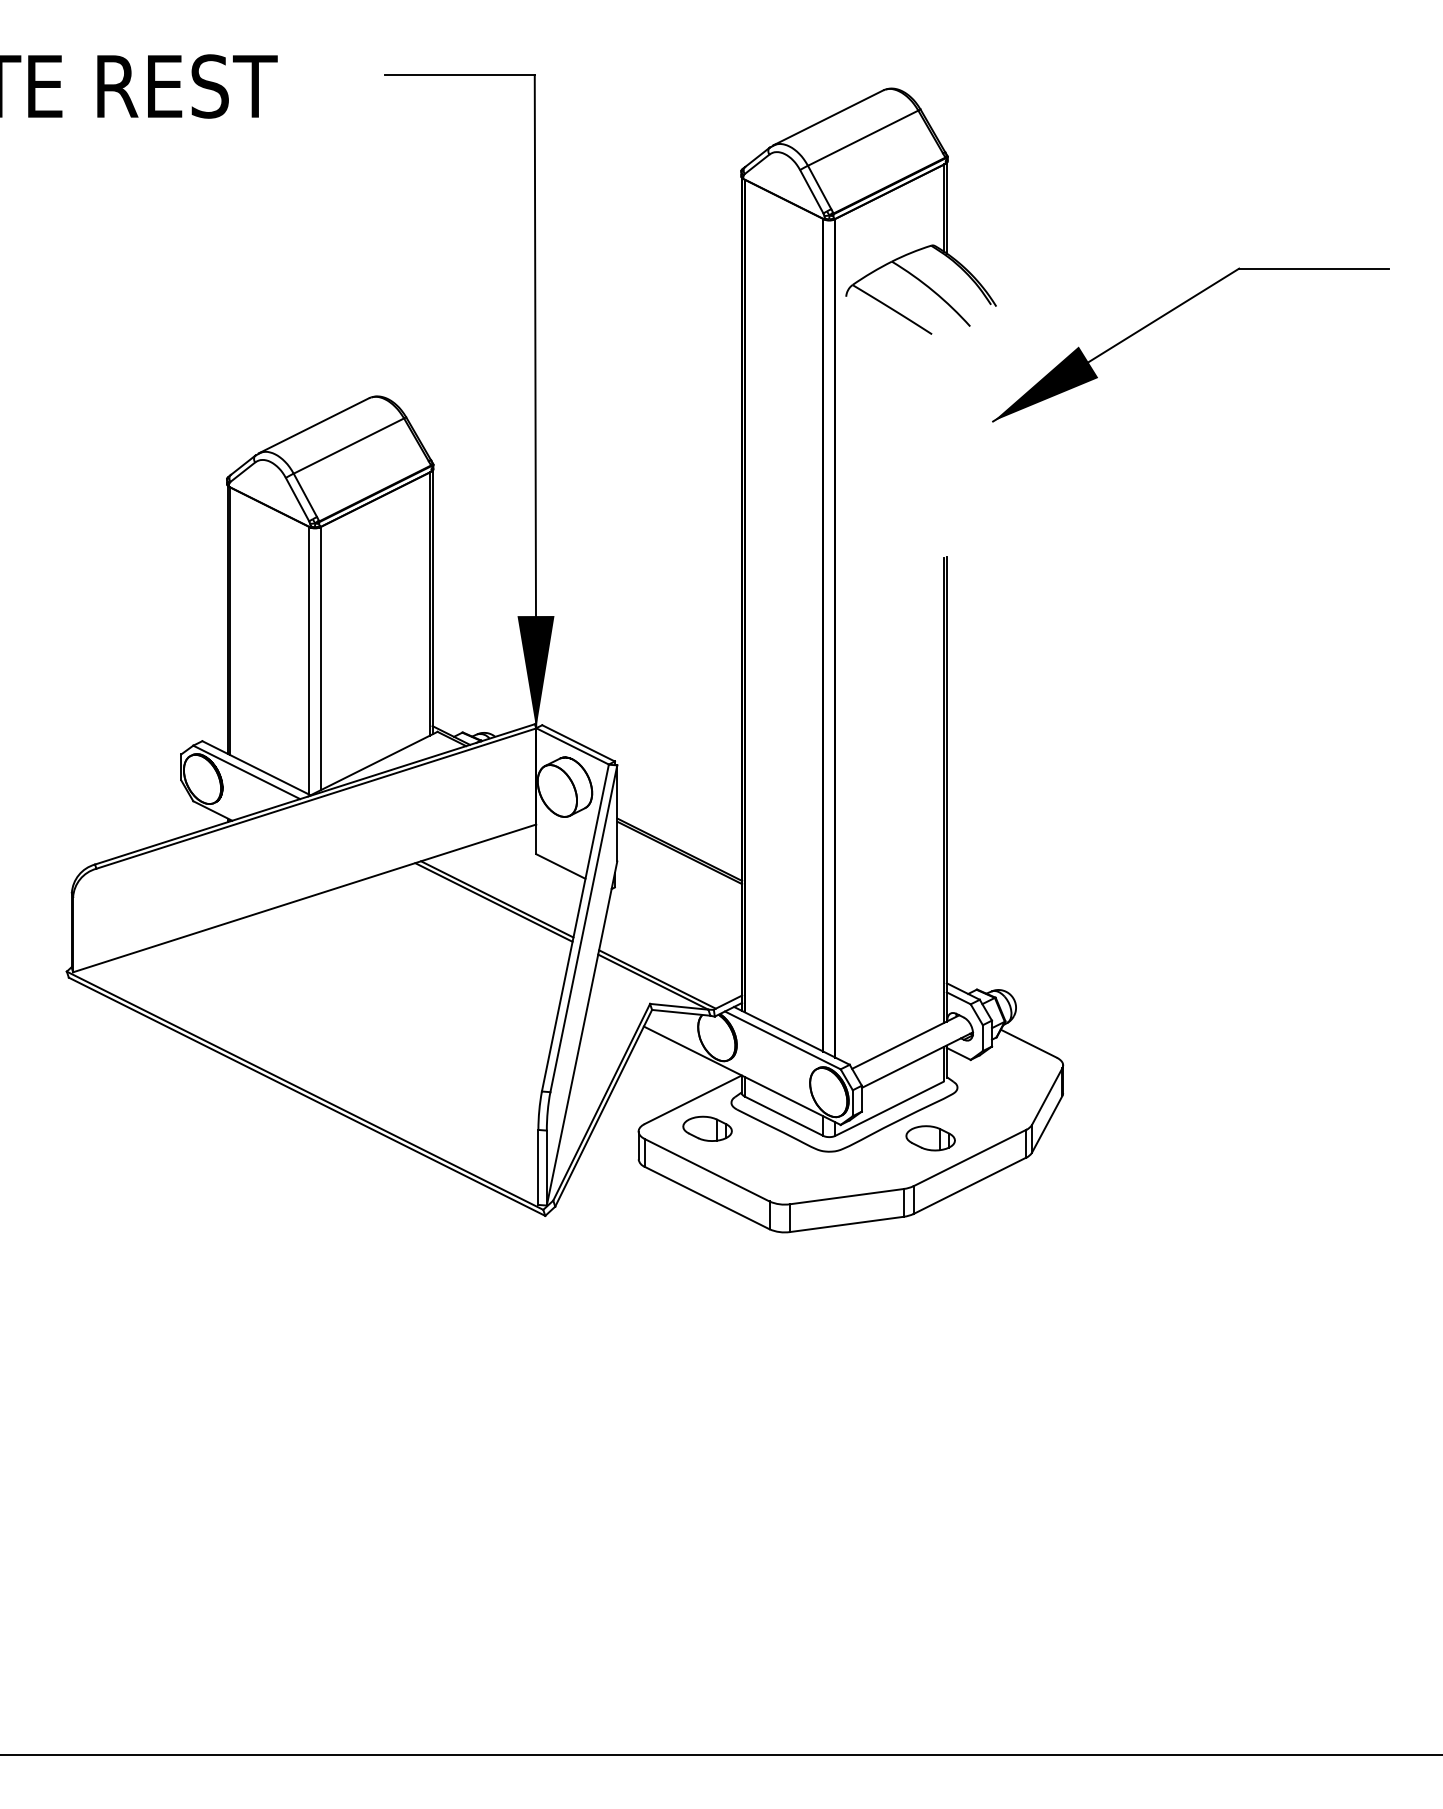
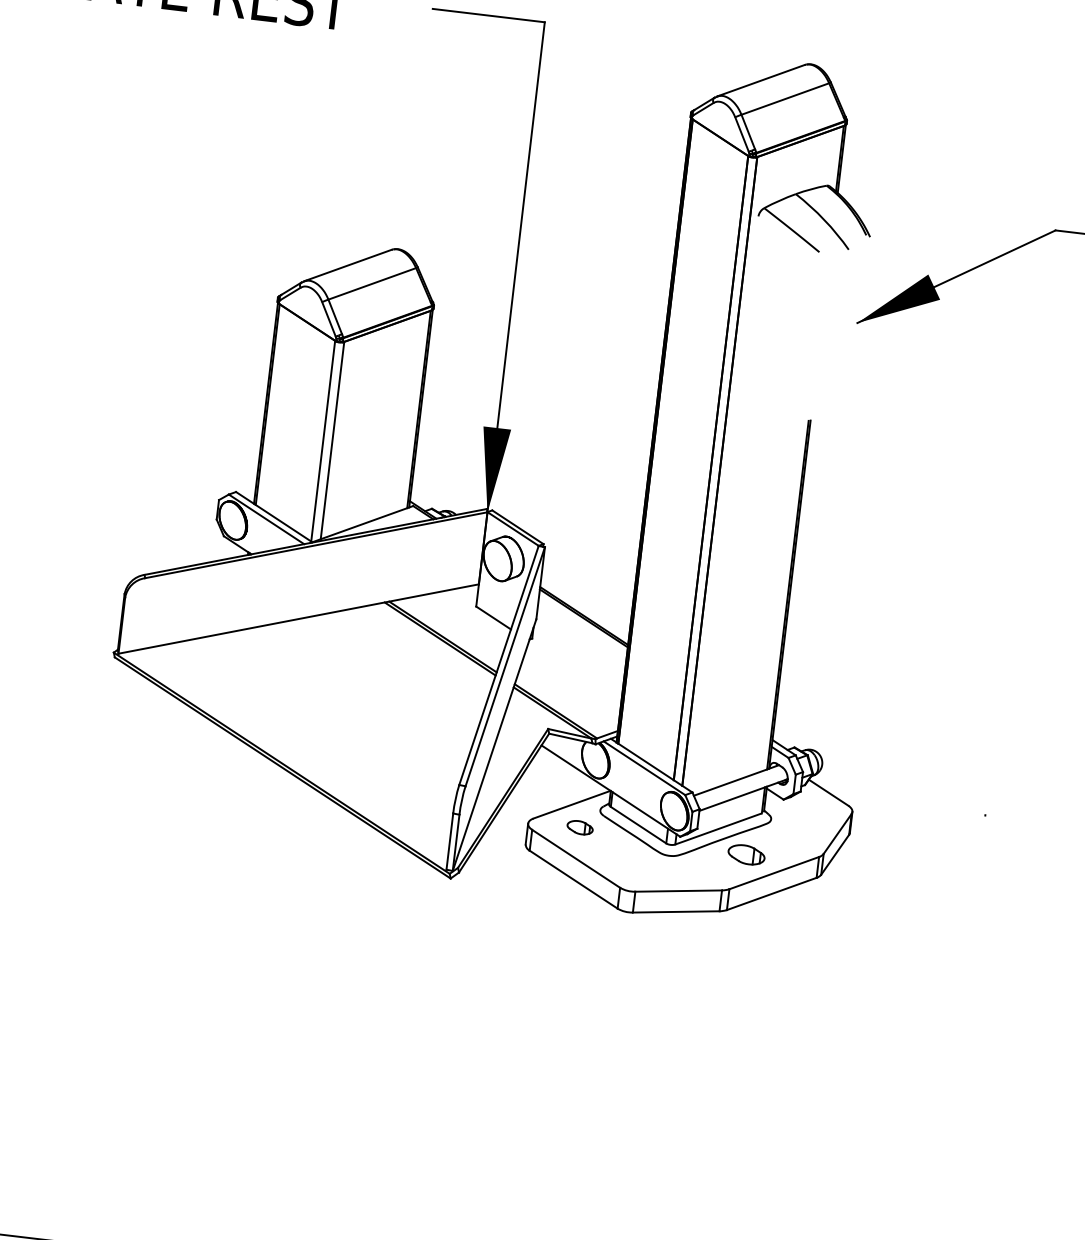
part: (707, 1128) -> (580, 827), size x0.7

